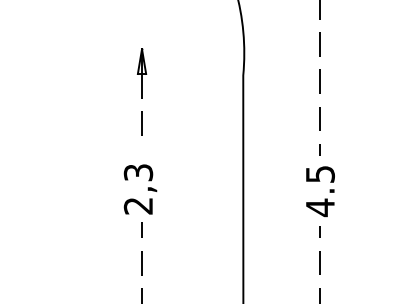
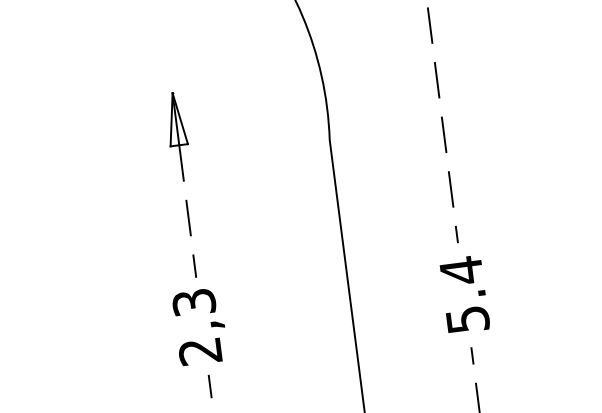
part: (141, 92) -> (183, 184), size x1.43
text: (320, 191) -> (464, 295), 4.5 -> 5.4

